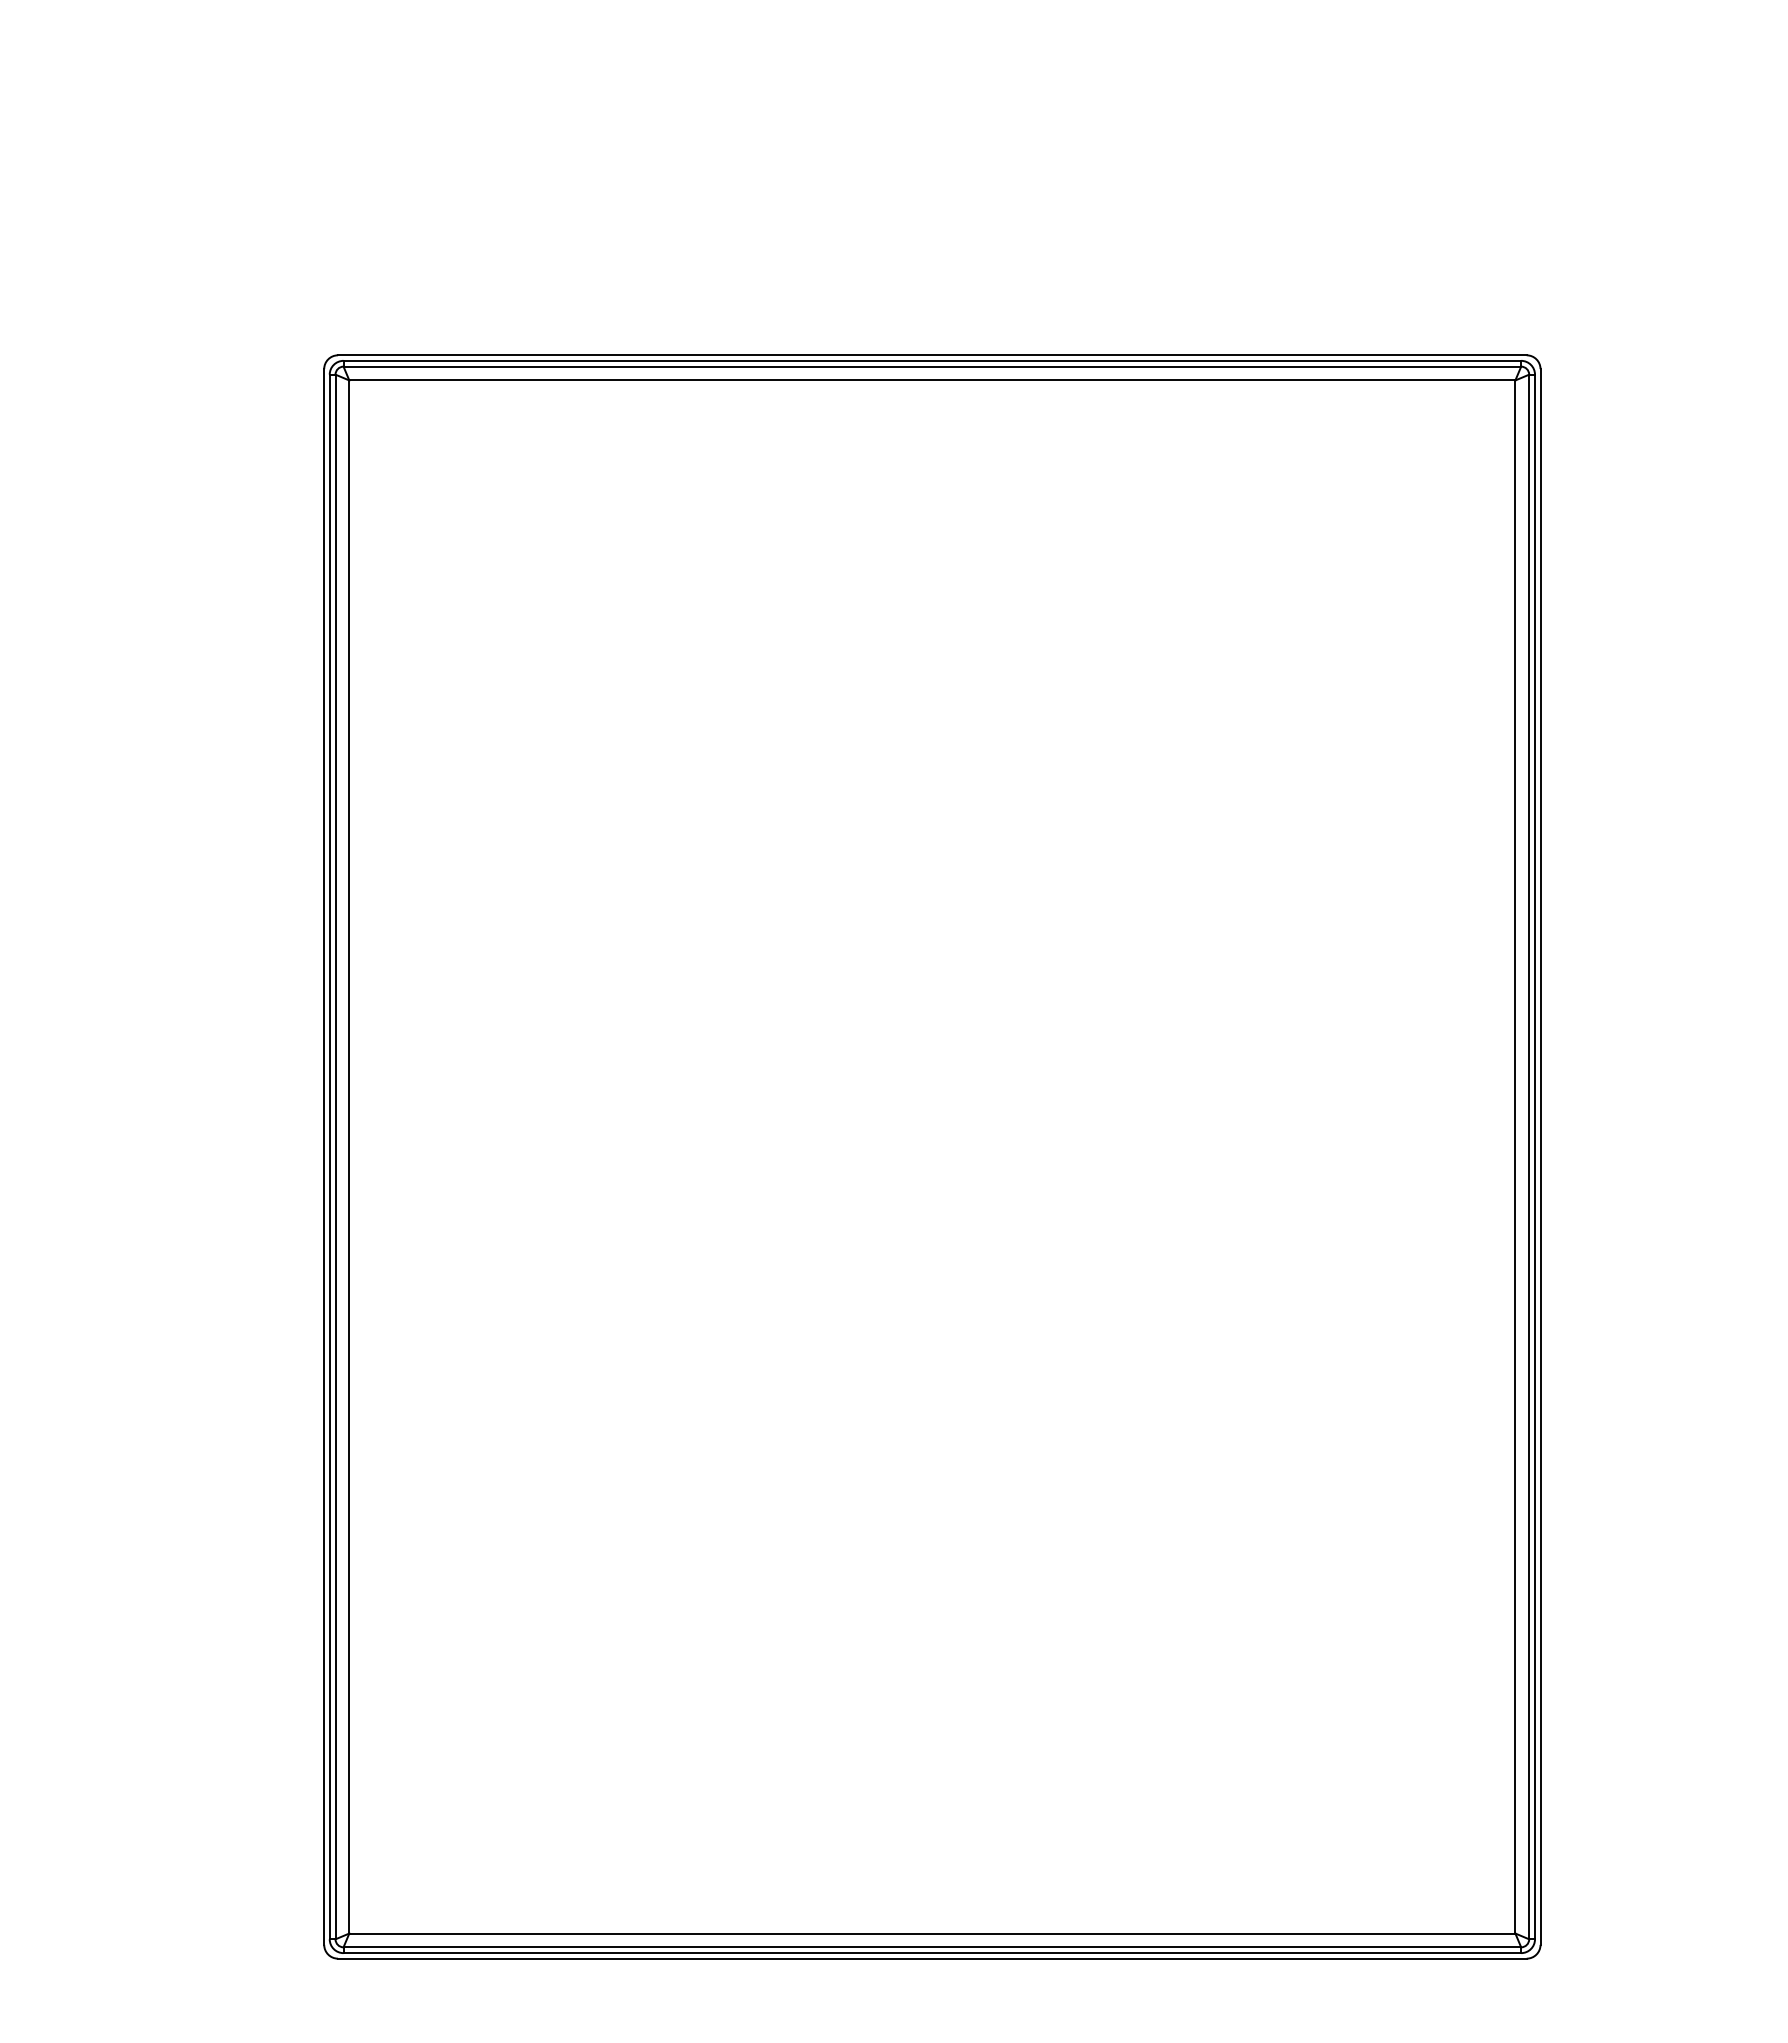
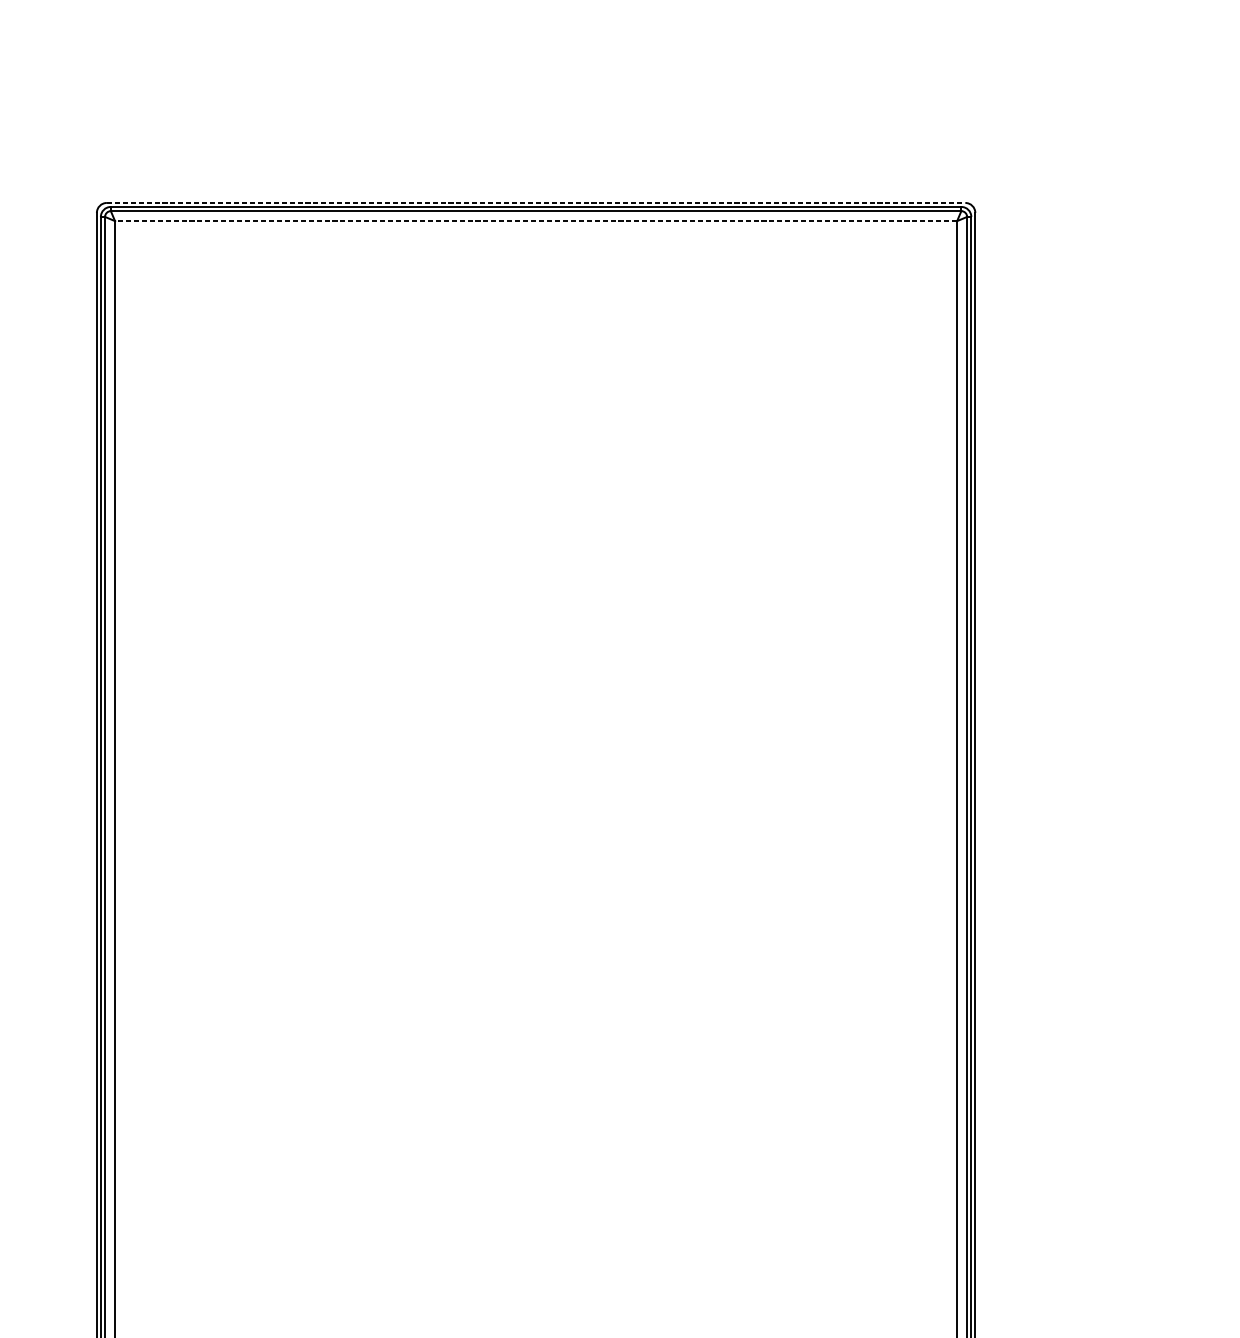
line: (932, 355) -> (536, 203), solid -> dashed
line: (931, 380) -> (535, 221), solid -> dashed

